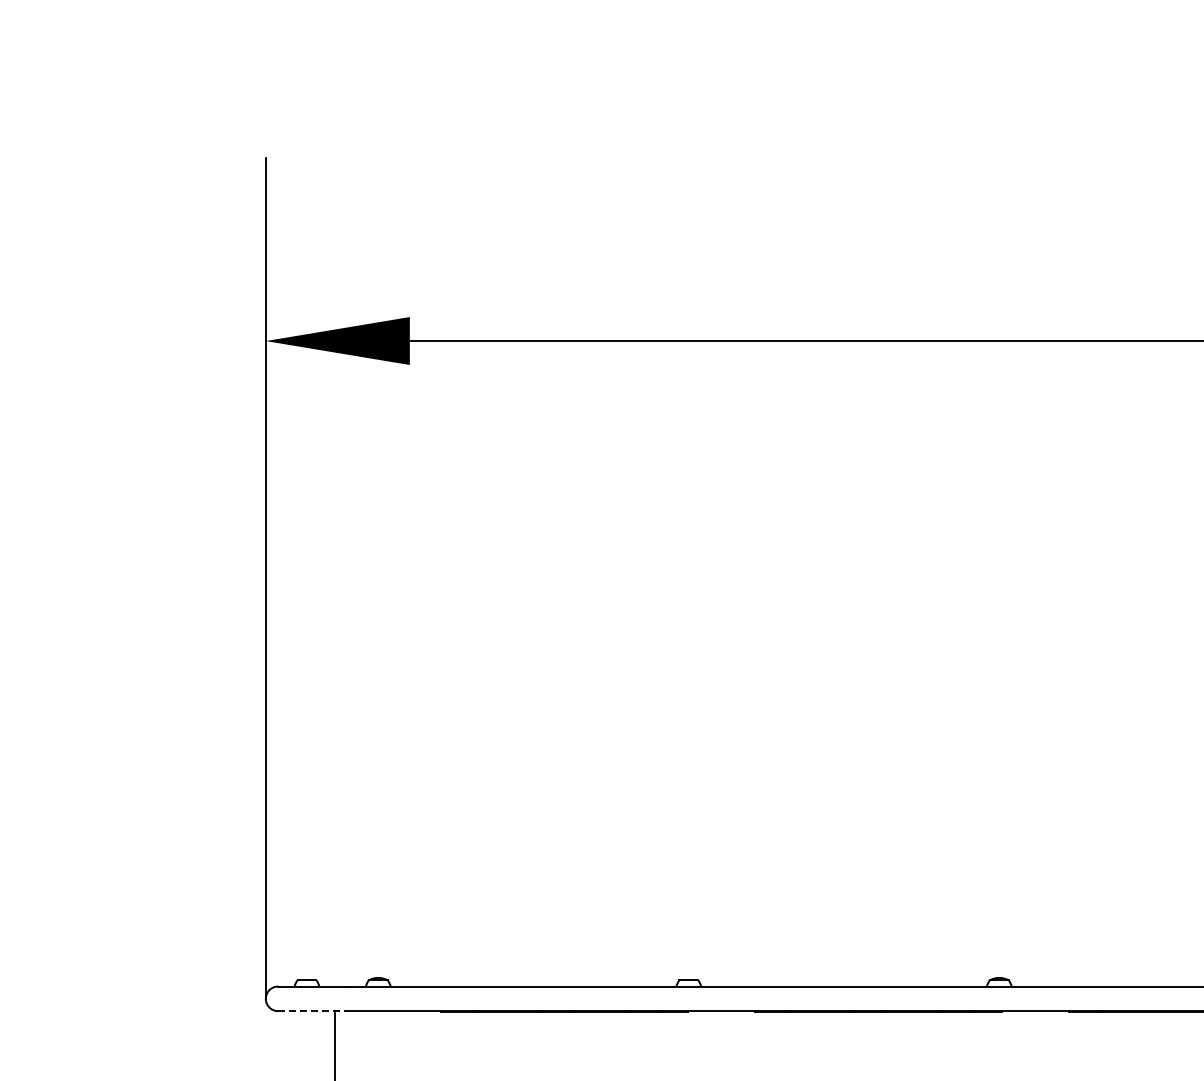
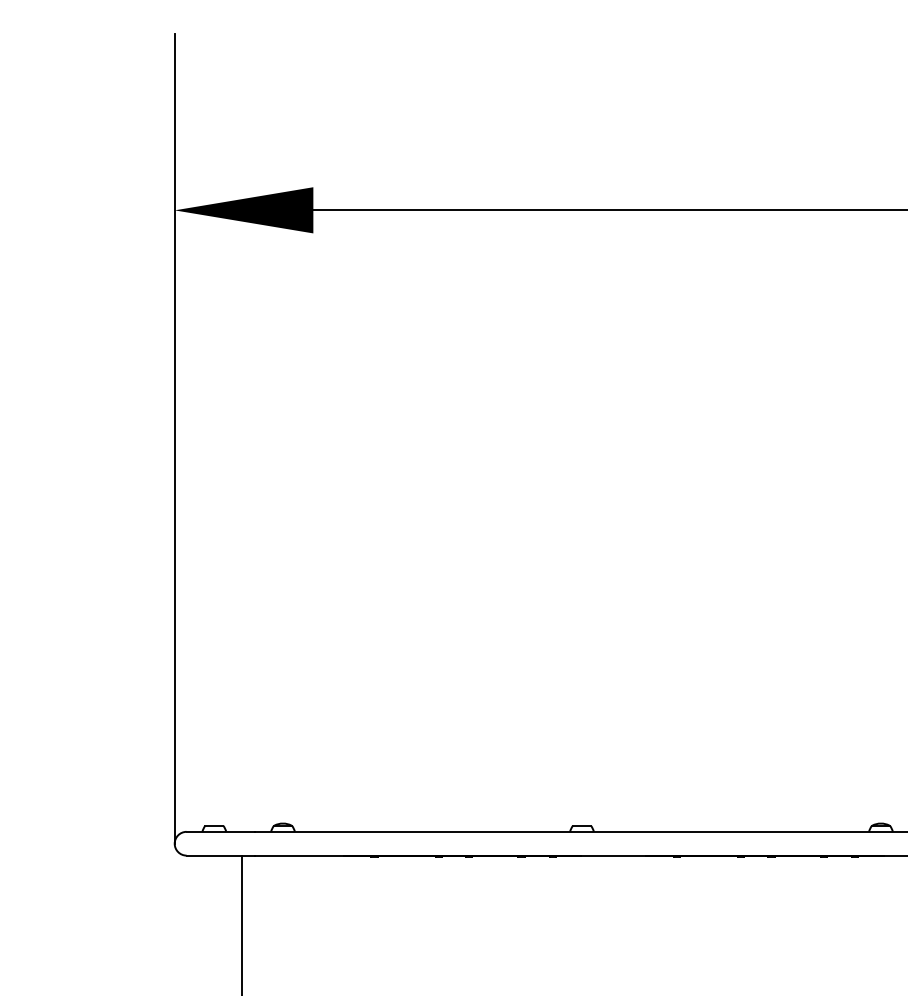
line: (314, 1011) -> (221, 855), dashed -> solid

